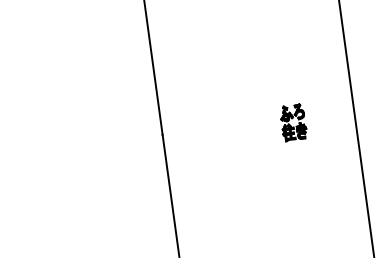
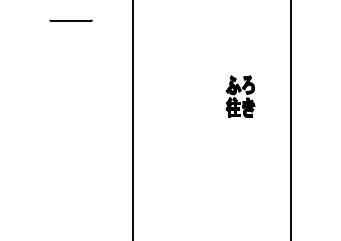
line: (74, 58) -> (70, 20), added
part: (293, 122) -> (240, 96), size x1.43

